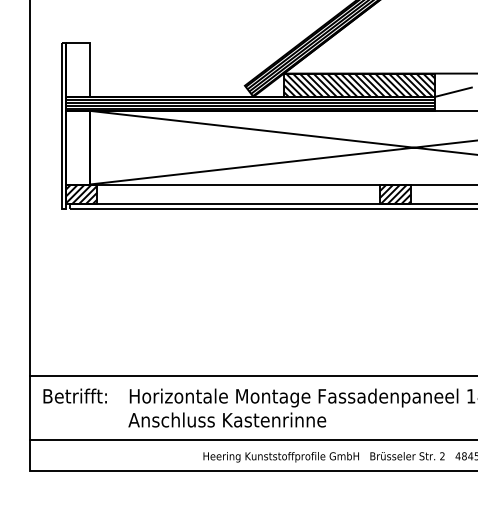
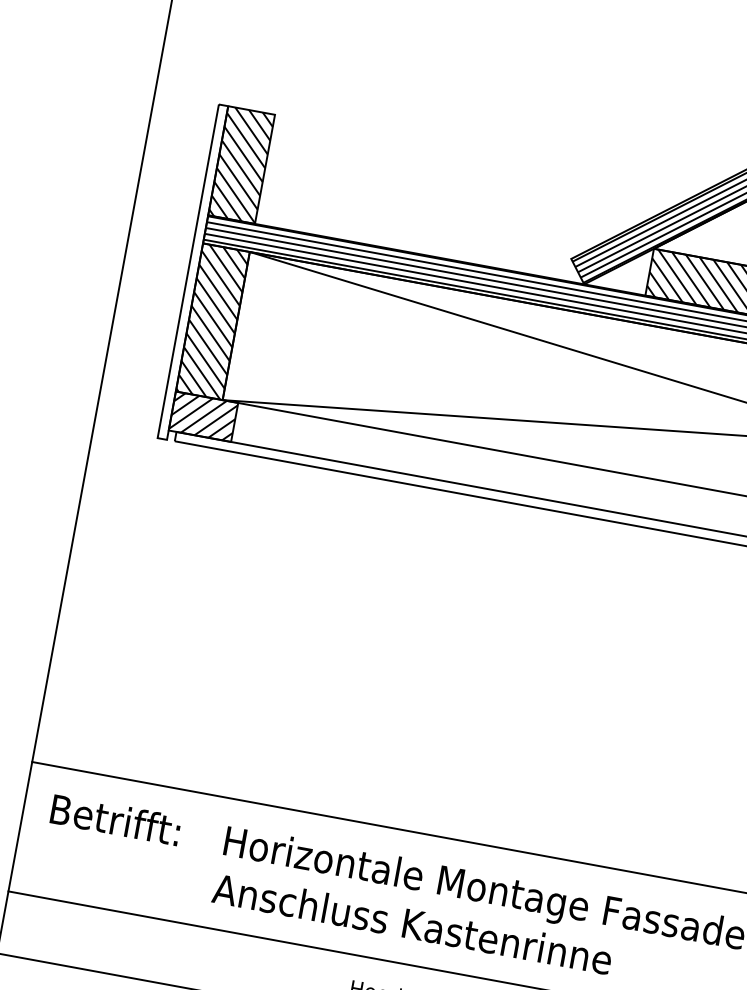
hatch: (77, 69) -> (240, 164), added
hatch: (77, 147) -> (212, 321), added

